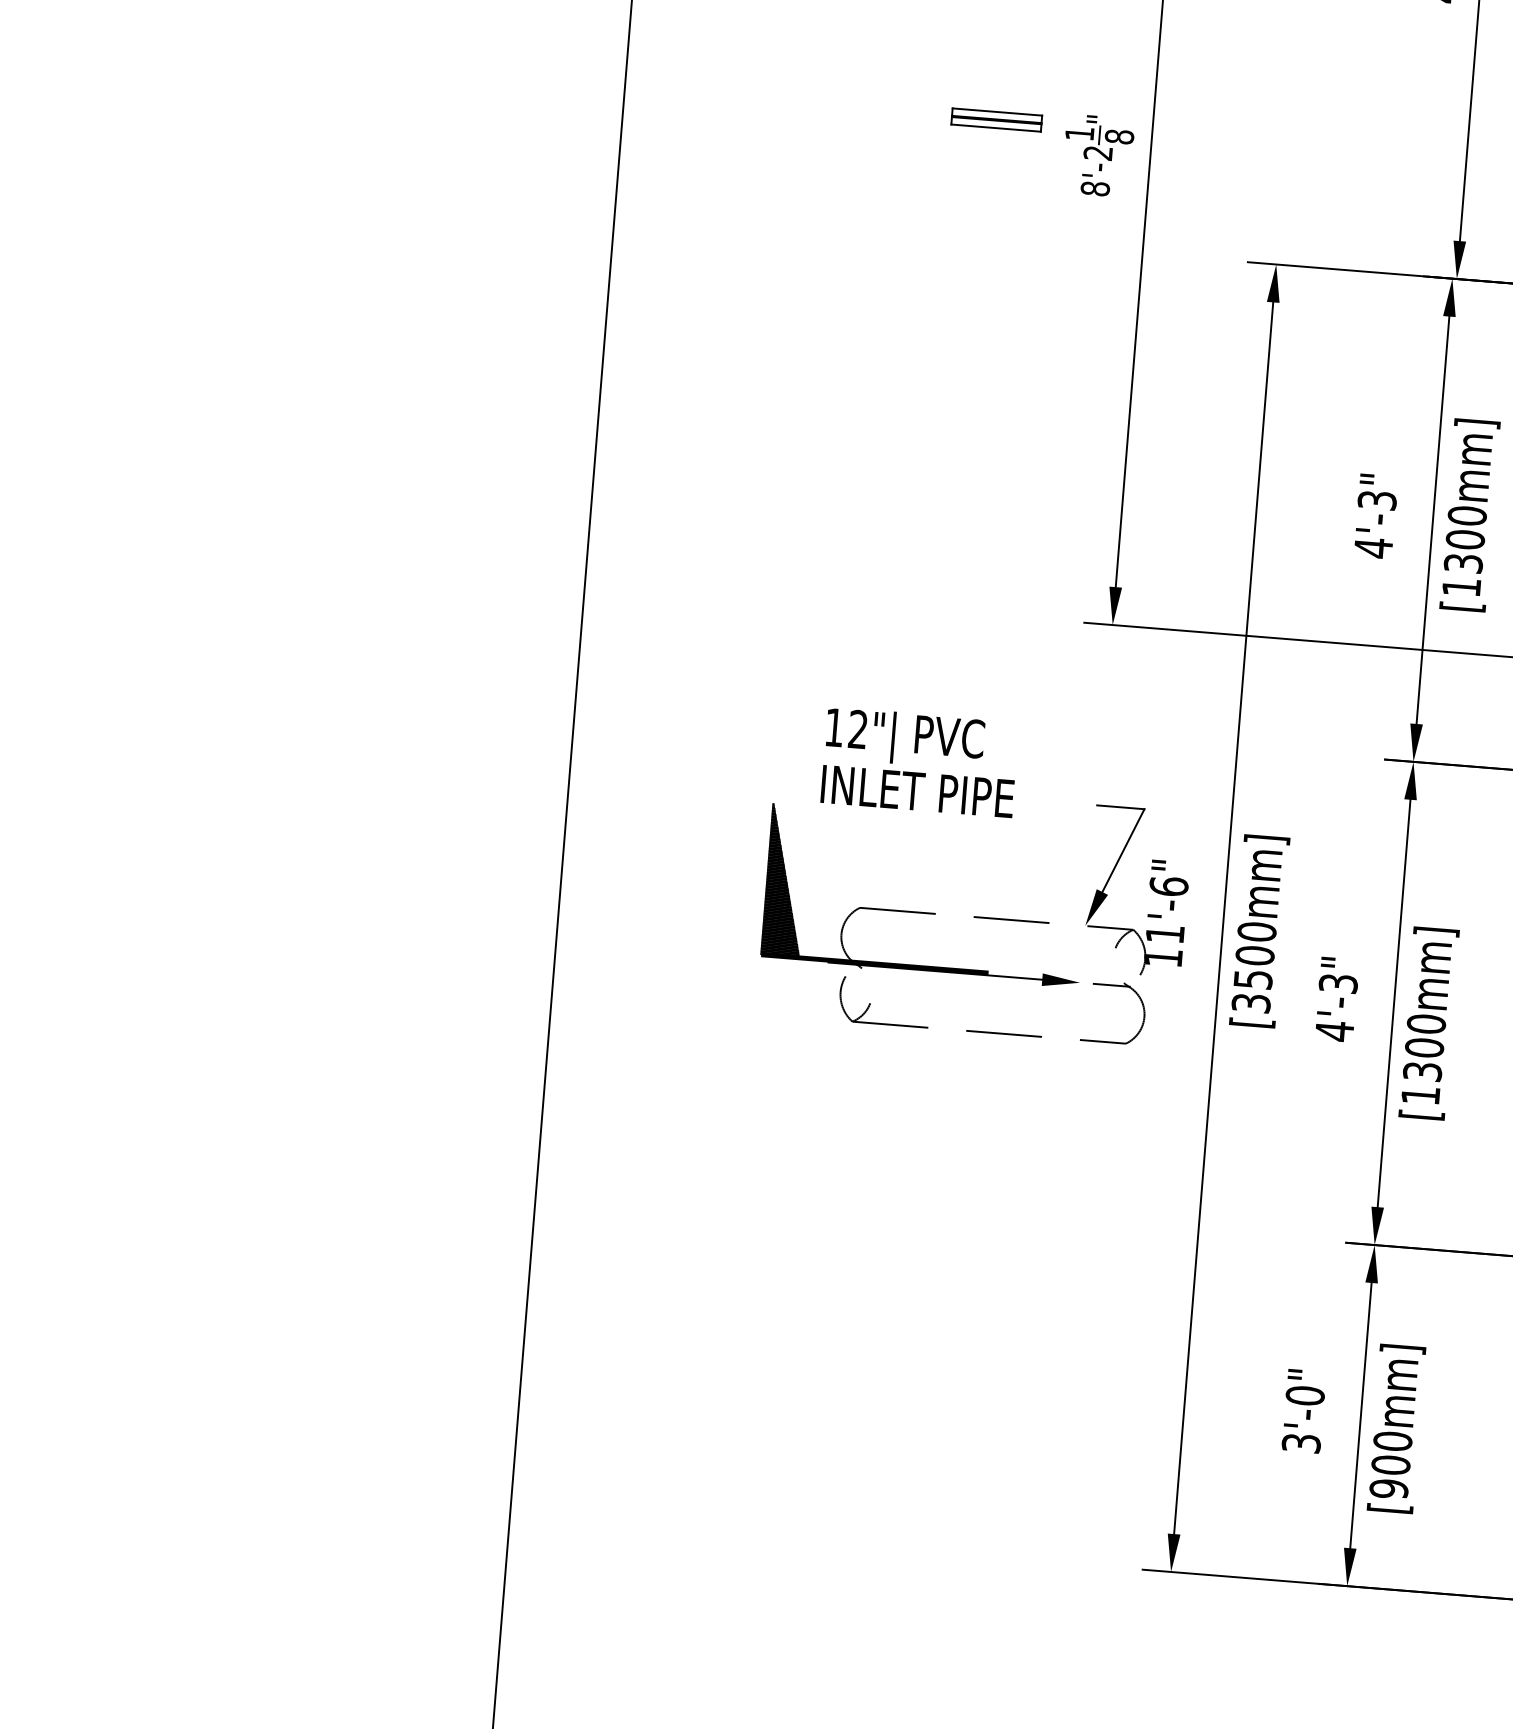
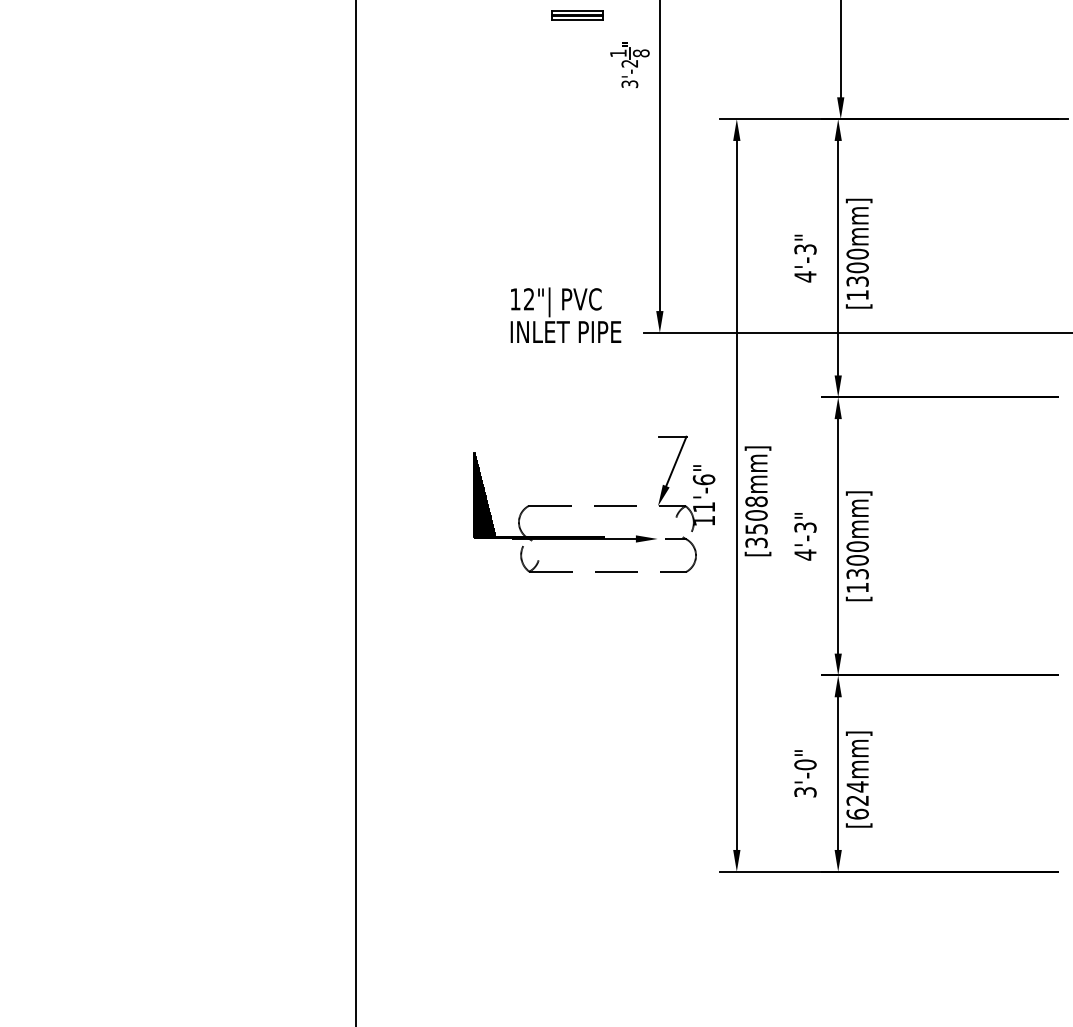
part: (997, 120) -> (577, 15), moved
text: (1094, 189) -> (629, 84), 8'-2 -> 3'-2
text: (919, 760) -> (565, 314), moved
text: (1257, 931) -> (756, 501), [3500mm] -> [3508mm]
text: (1390, 1465) -> (857, 800), [900mm] -> [624mm]

